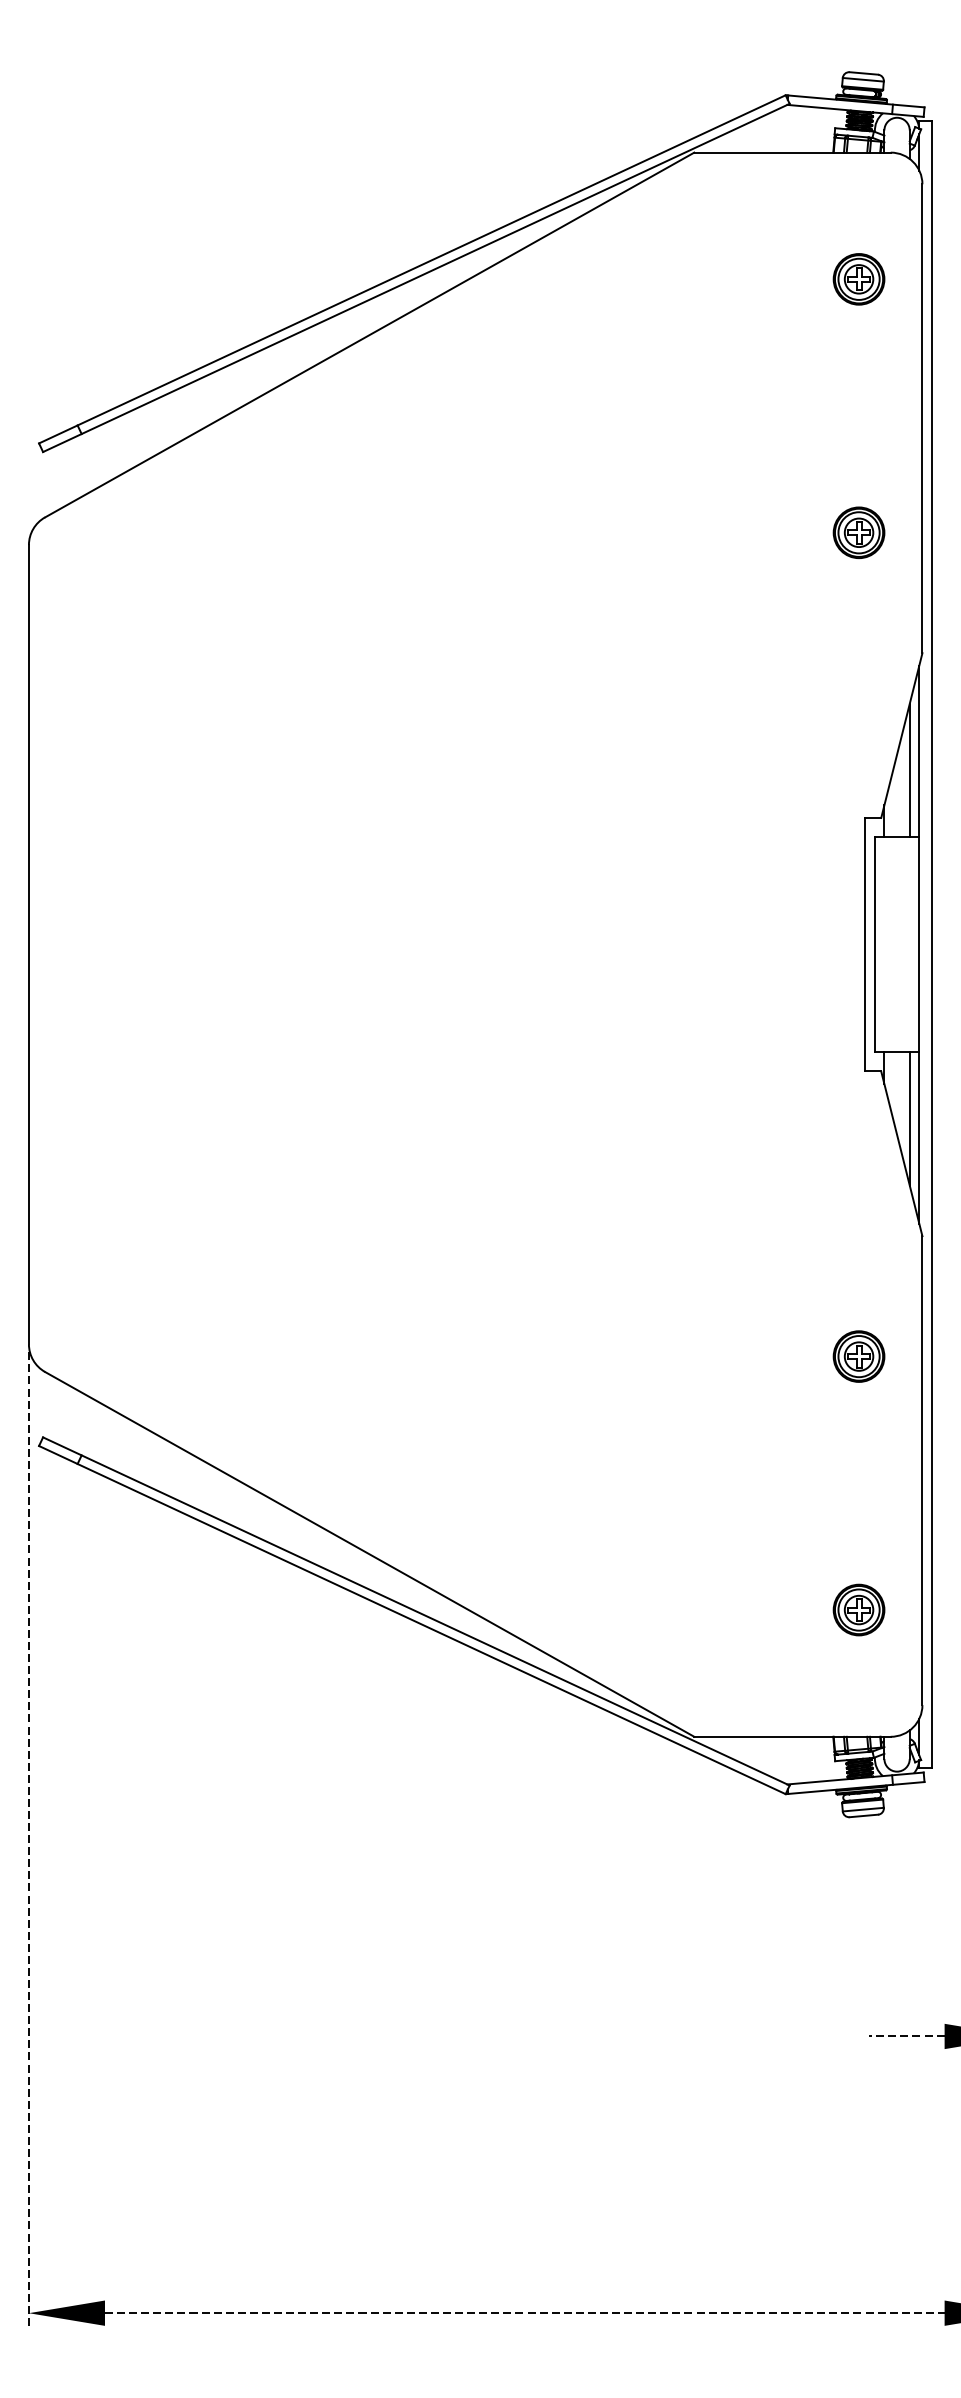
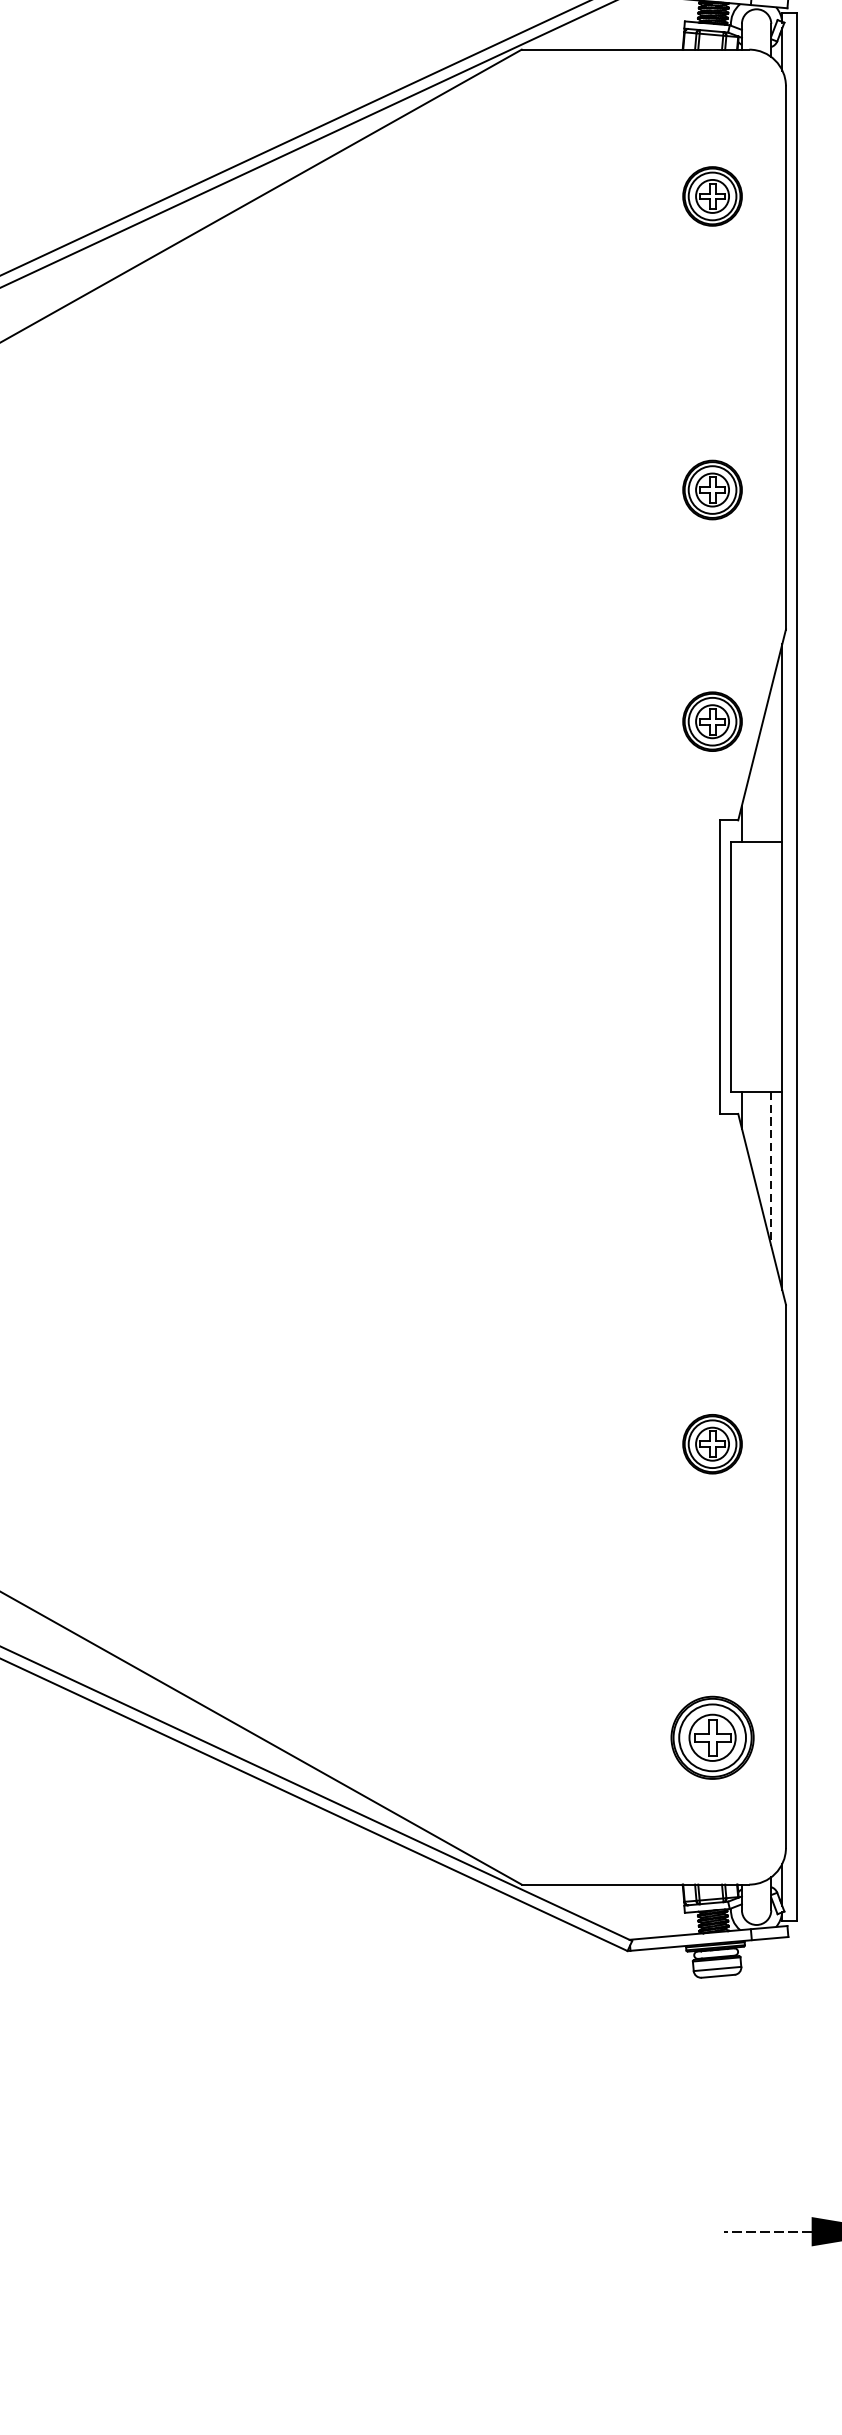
part: (858, 732) -> (711, 721), added
line: (909, 769) -> (770, 764), removed
line: (909, 1118) -> (770, 1168), solid -> dashed
part: (858, 1609) -> (711, 1737), size x1.4

